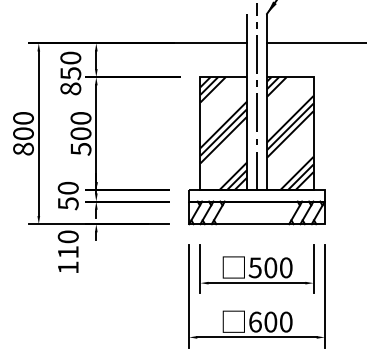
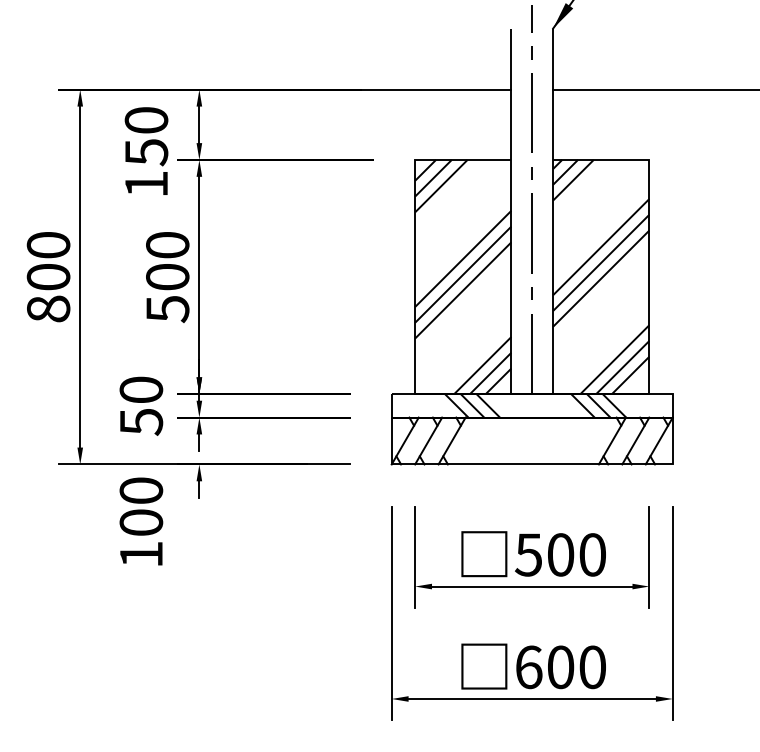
text: (70, 88) -> (145, 183), 850 -> 150
hatch: (258, 195) -> (535, 405), added
text: (67, 252) -> (139, 523), 110 -> 100

